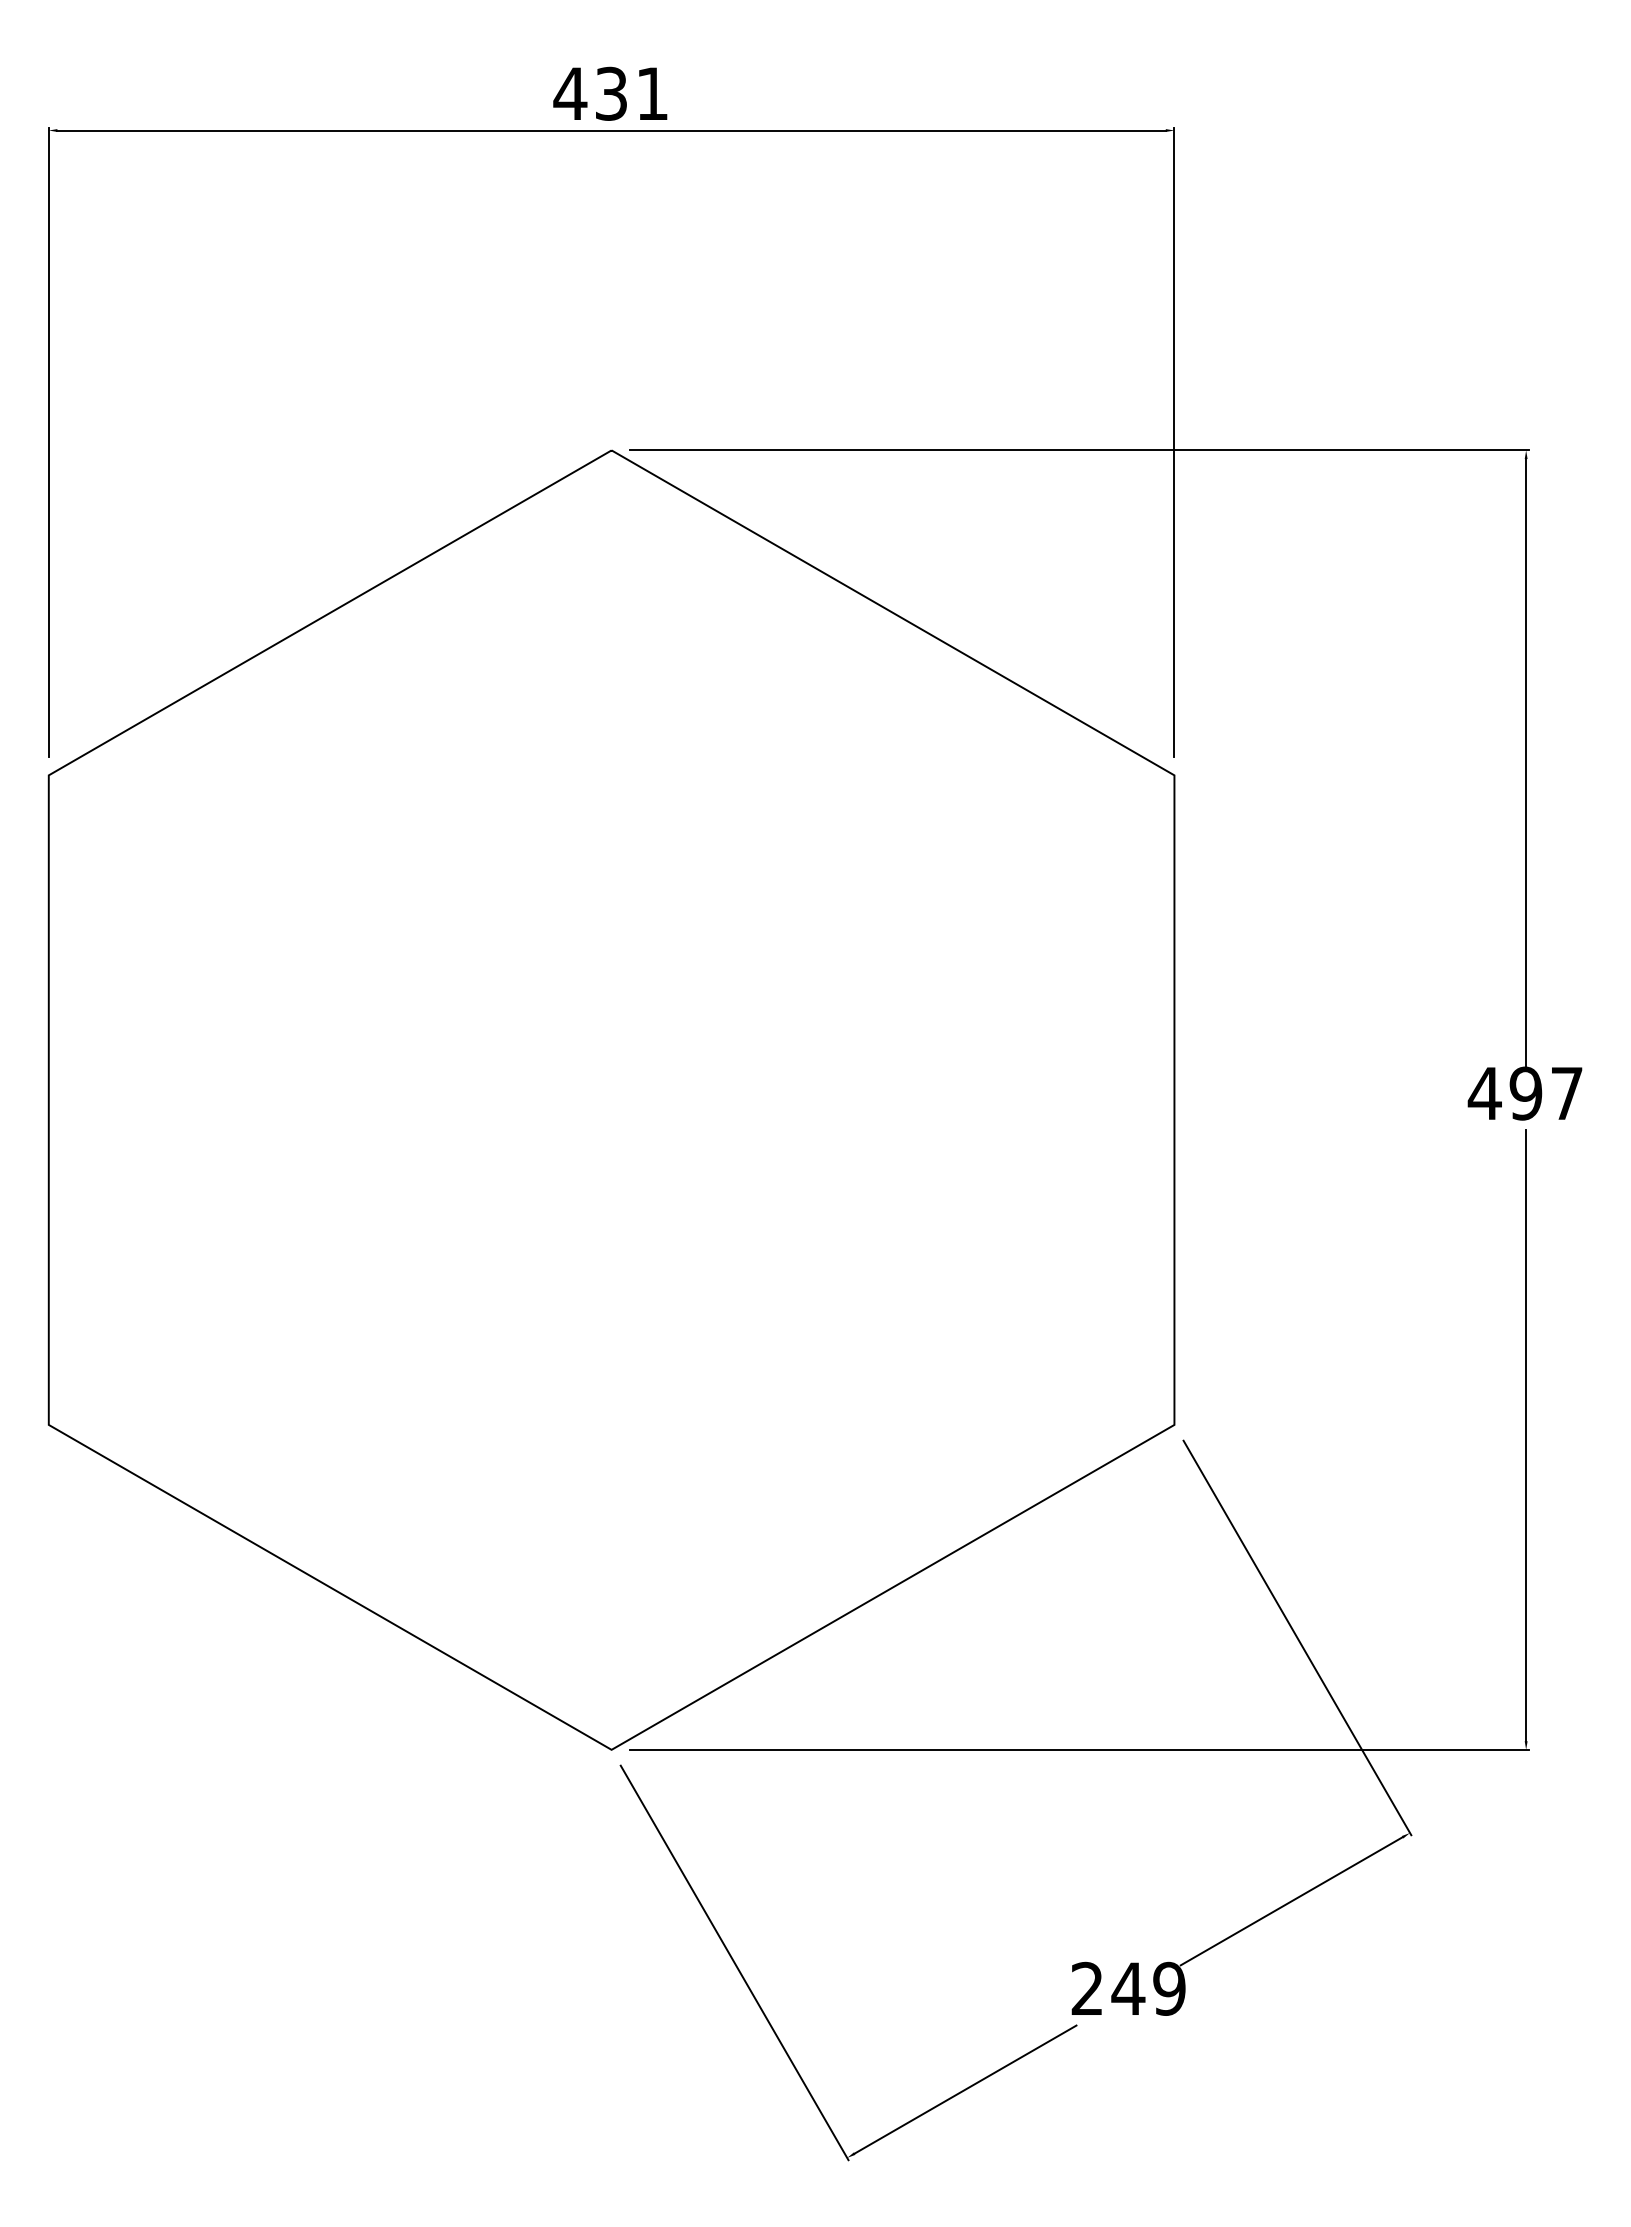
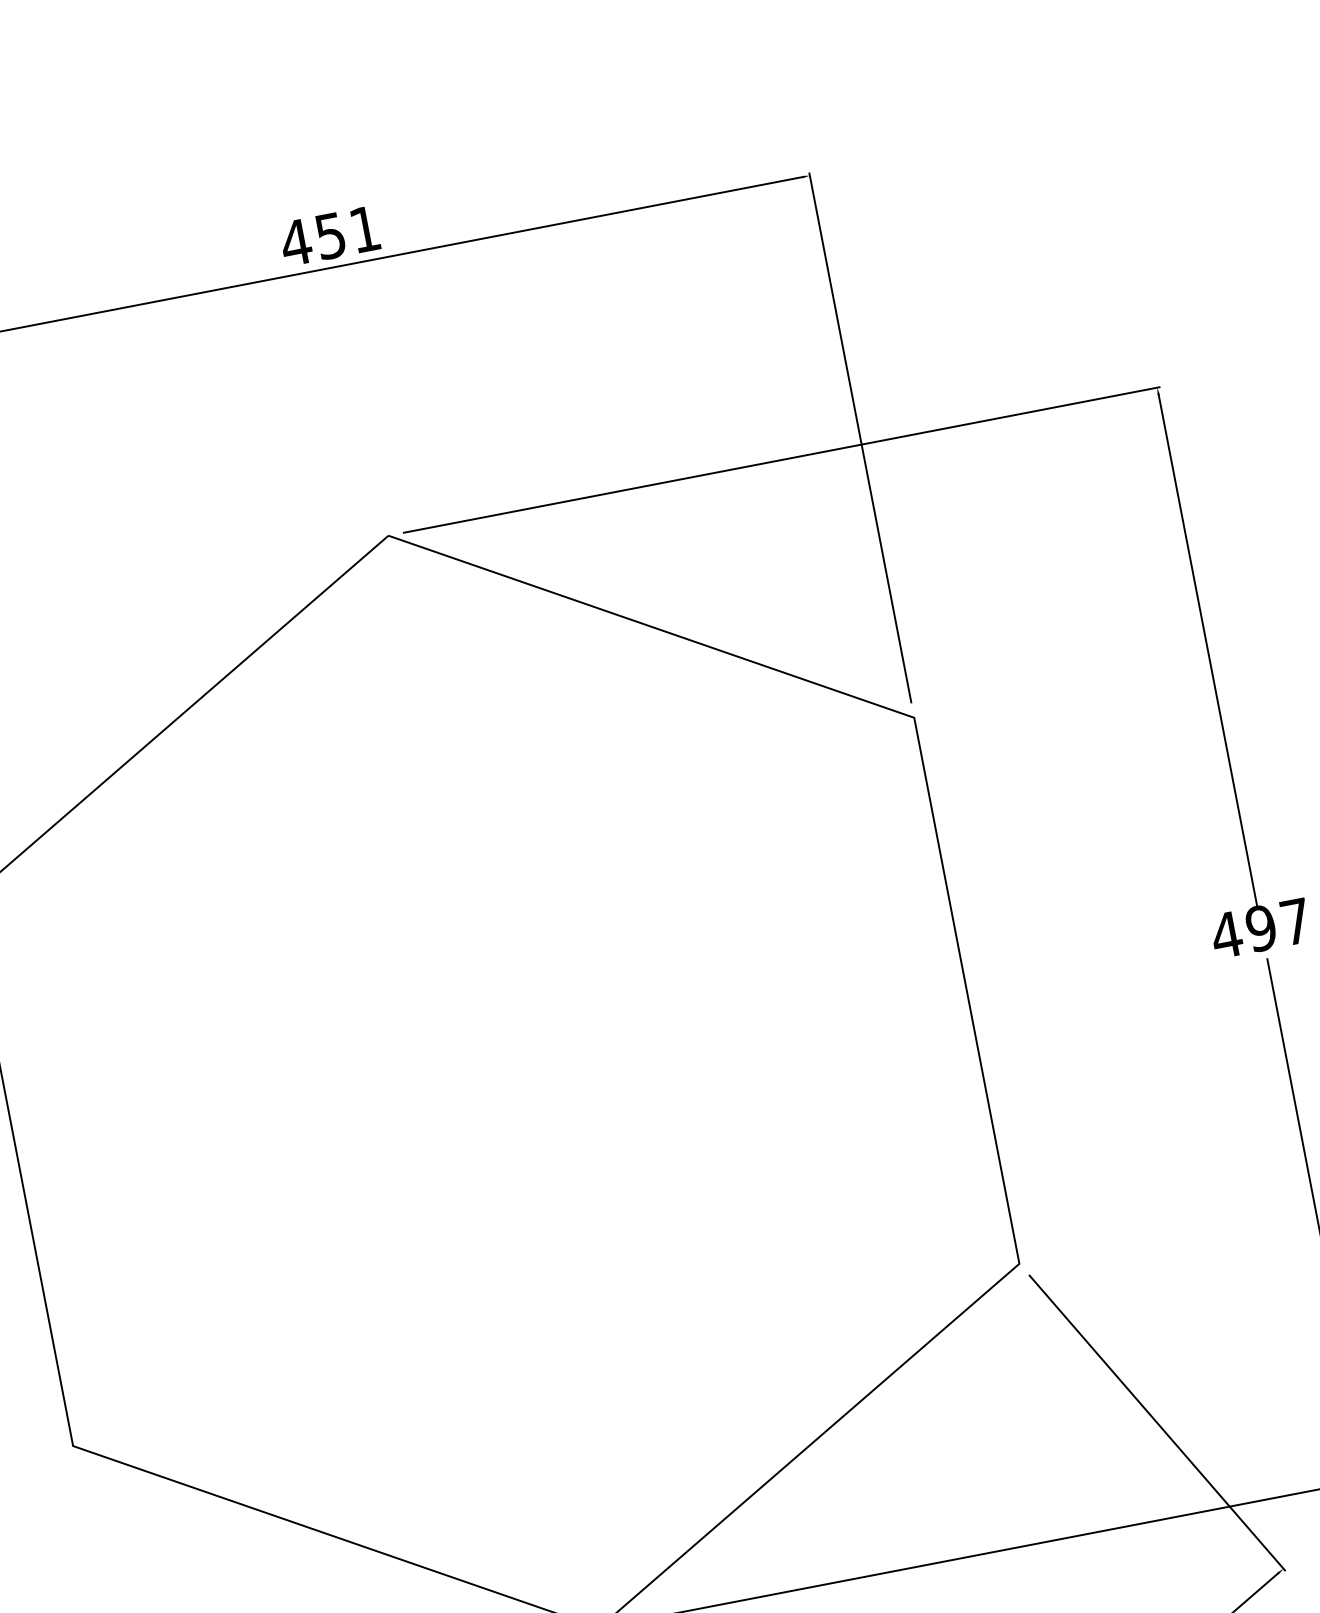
text: (611, 93) -> (330, 235), 431 -> 451

